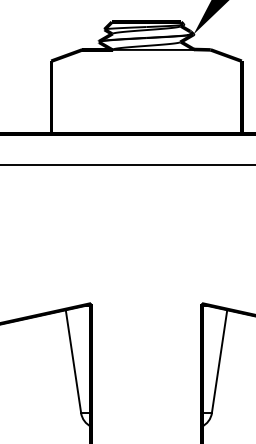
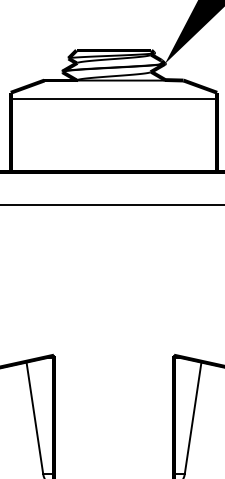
line: (146, 66) -> (113, 98), added

